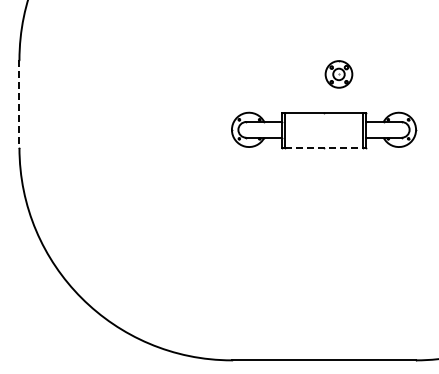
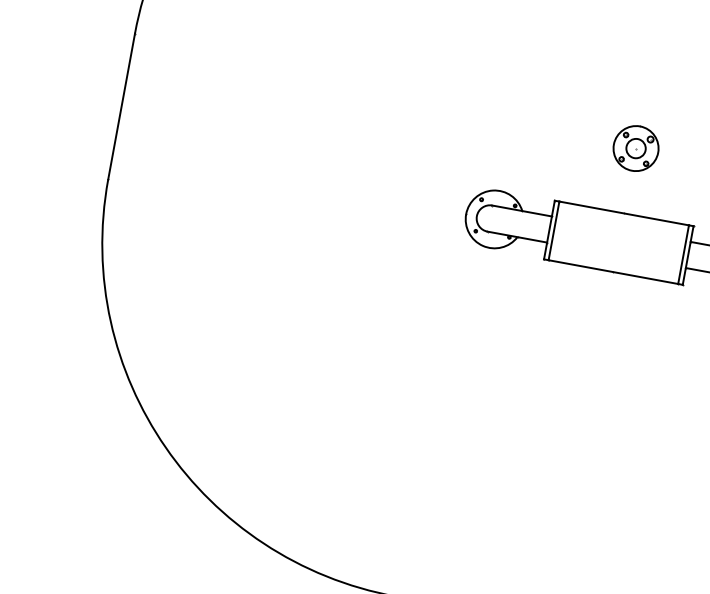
part: (338, 74) -> (635, 148), moved
line: (19, 103) -> (121, 105), dashed -> solid
line: (324, 147) -> (614, 271), dashed -> solid

